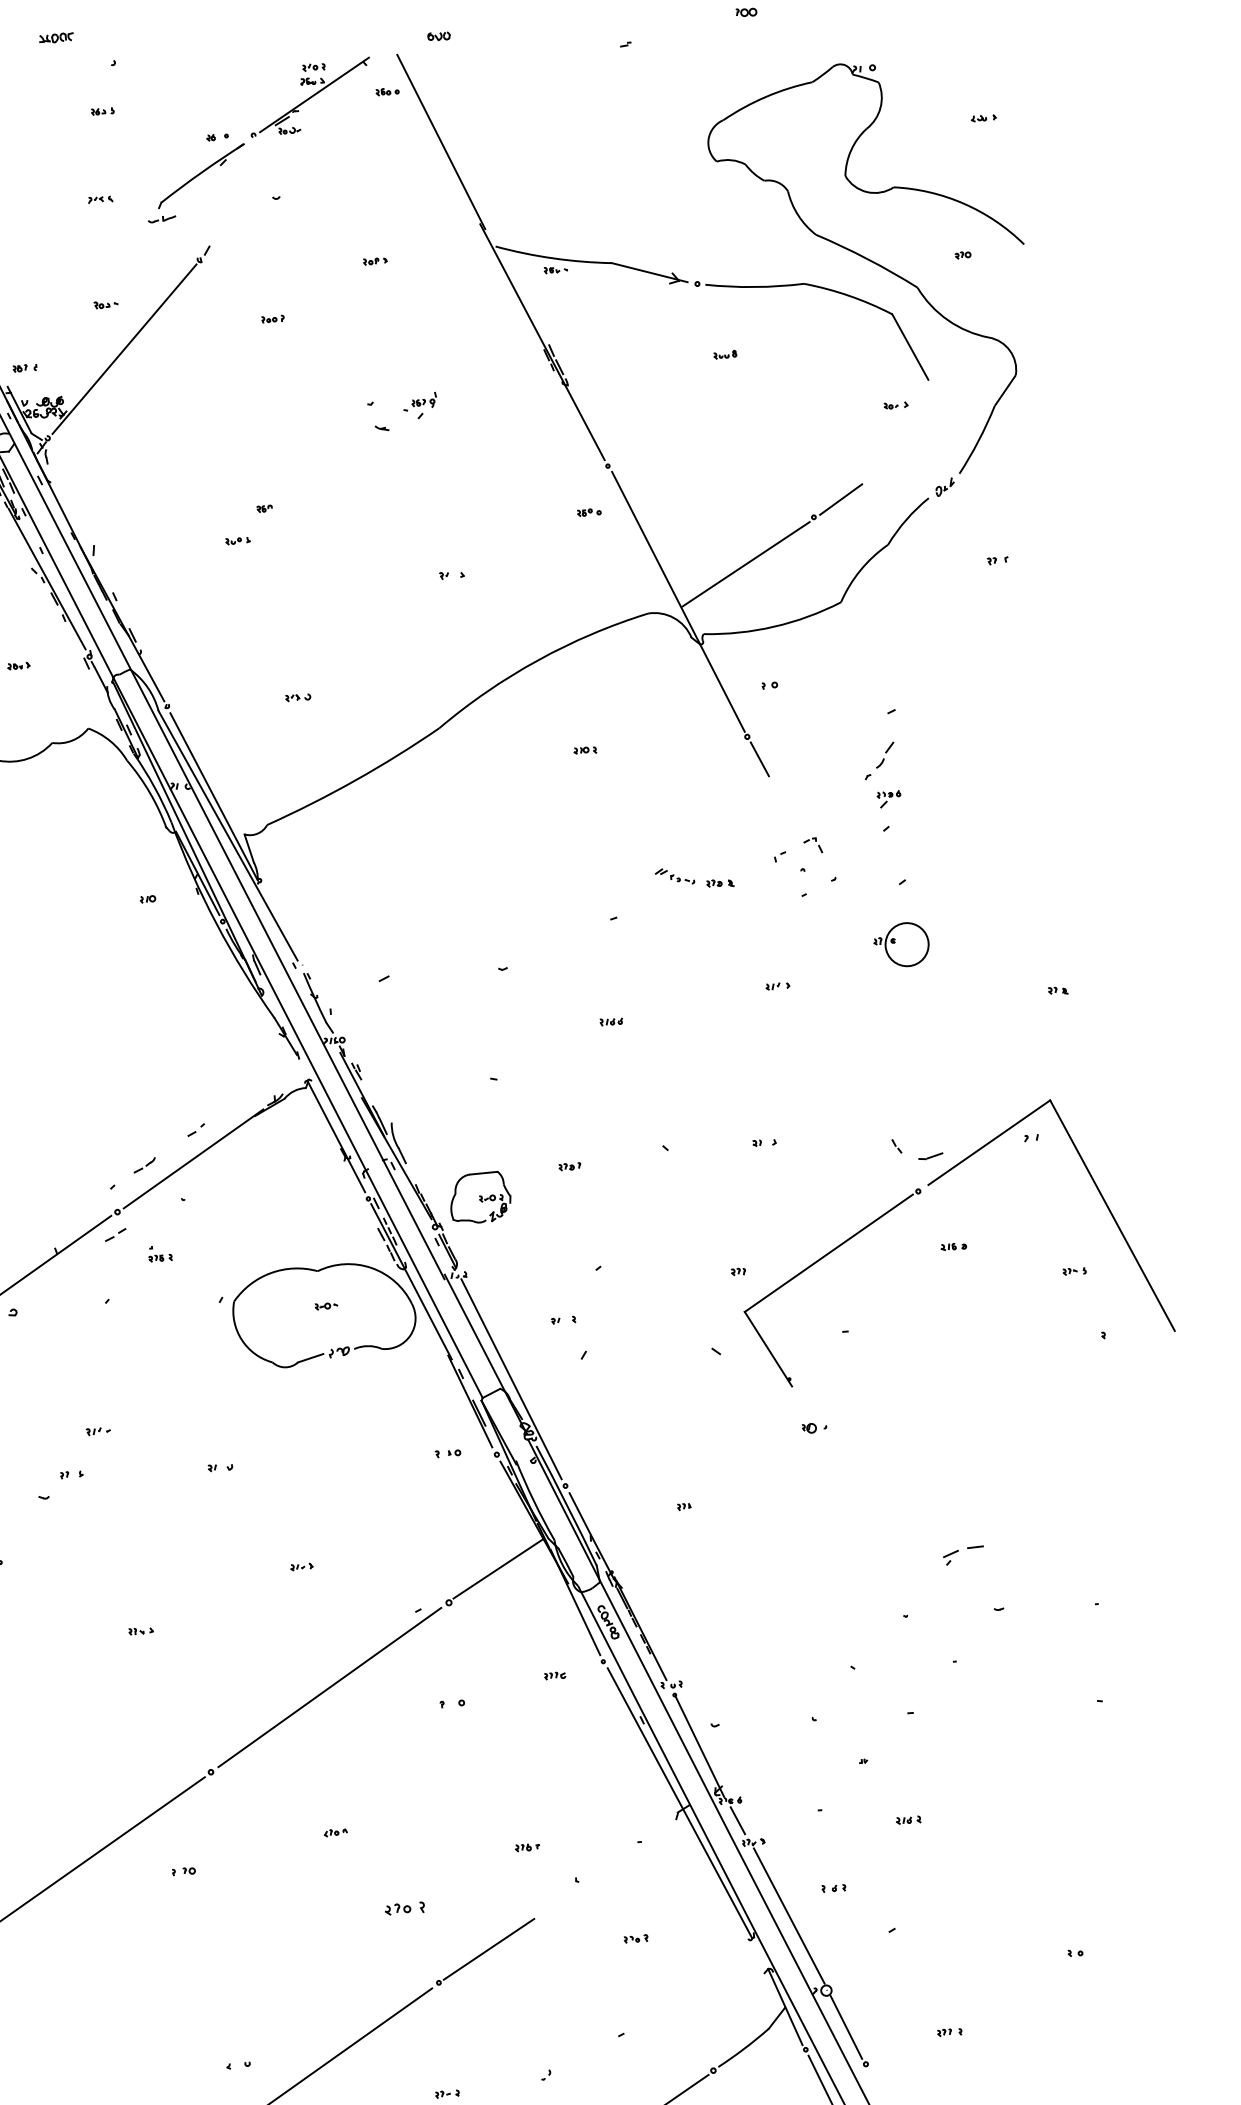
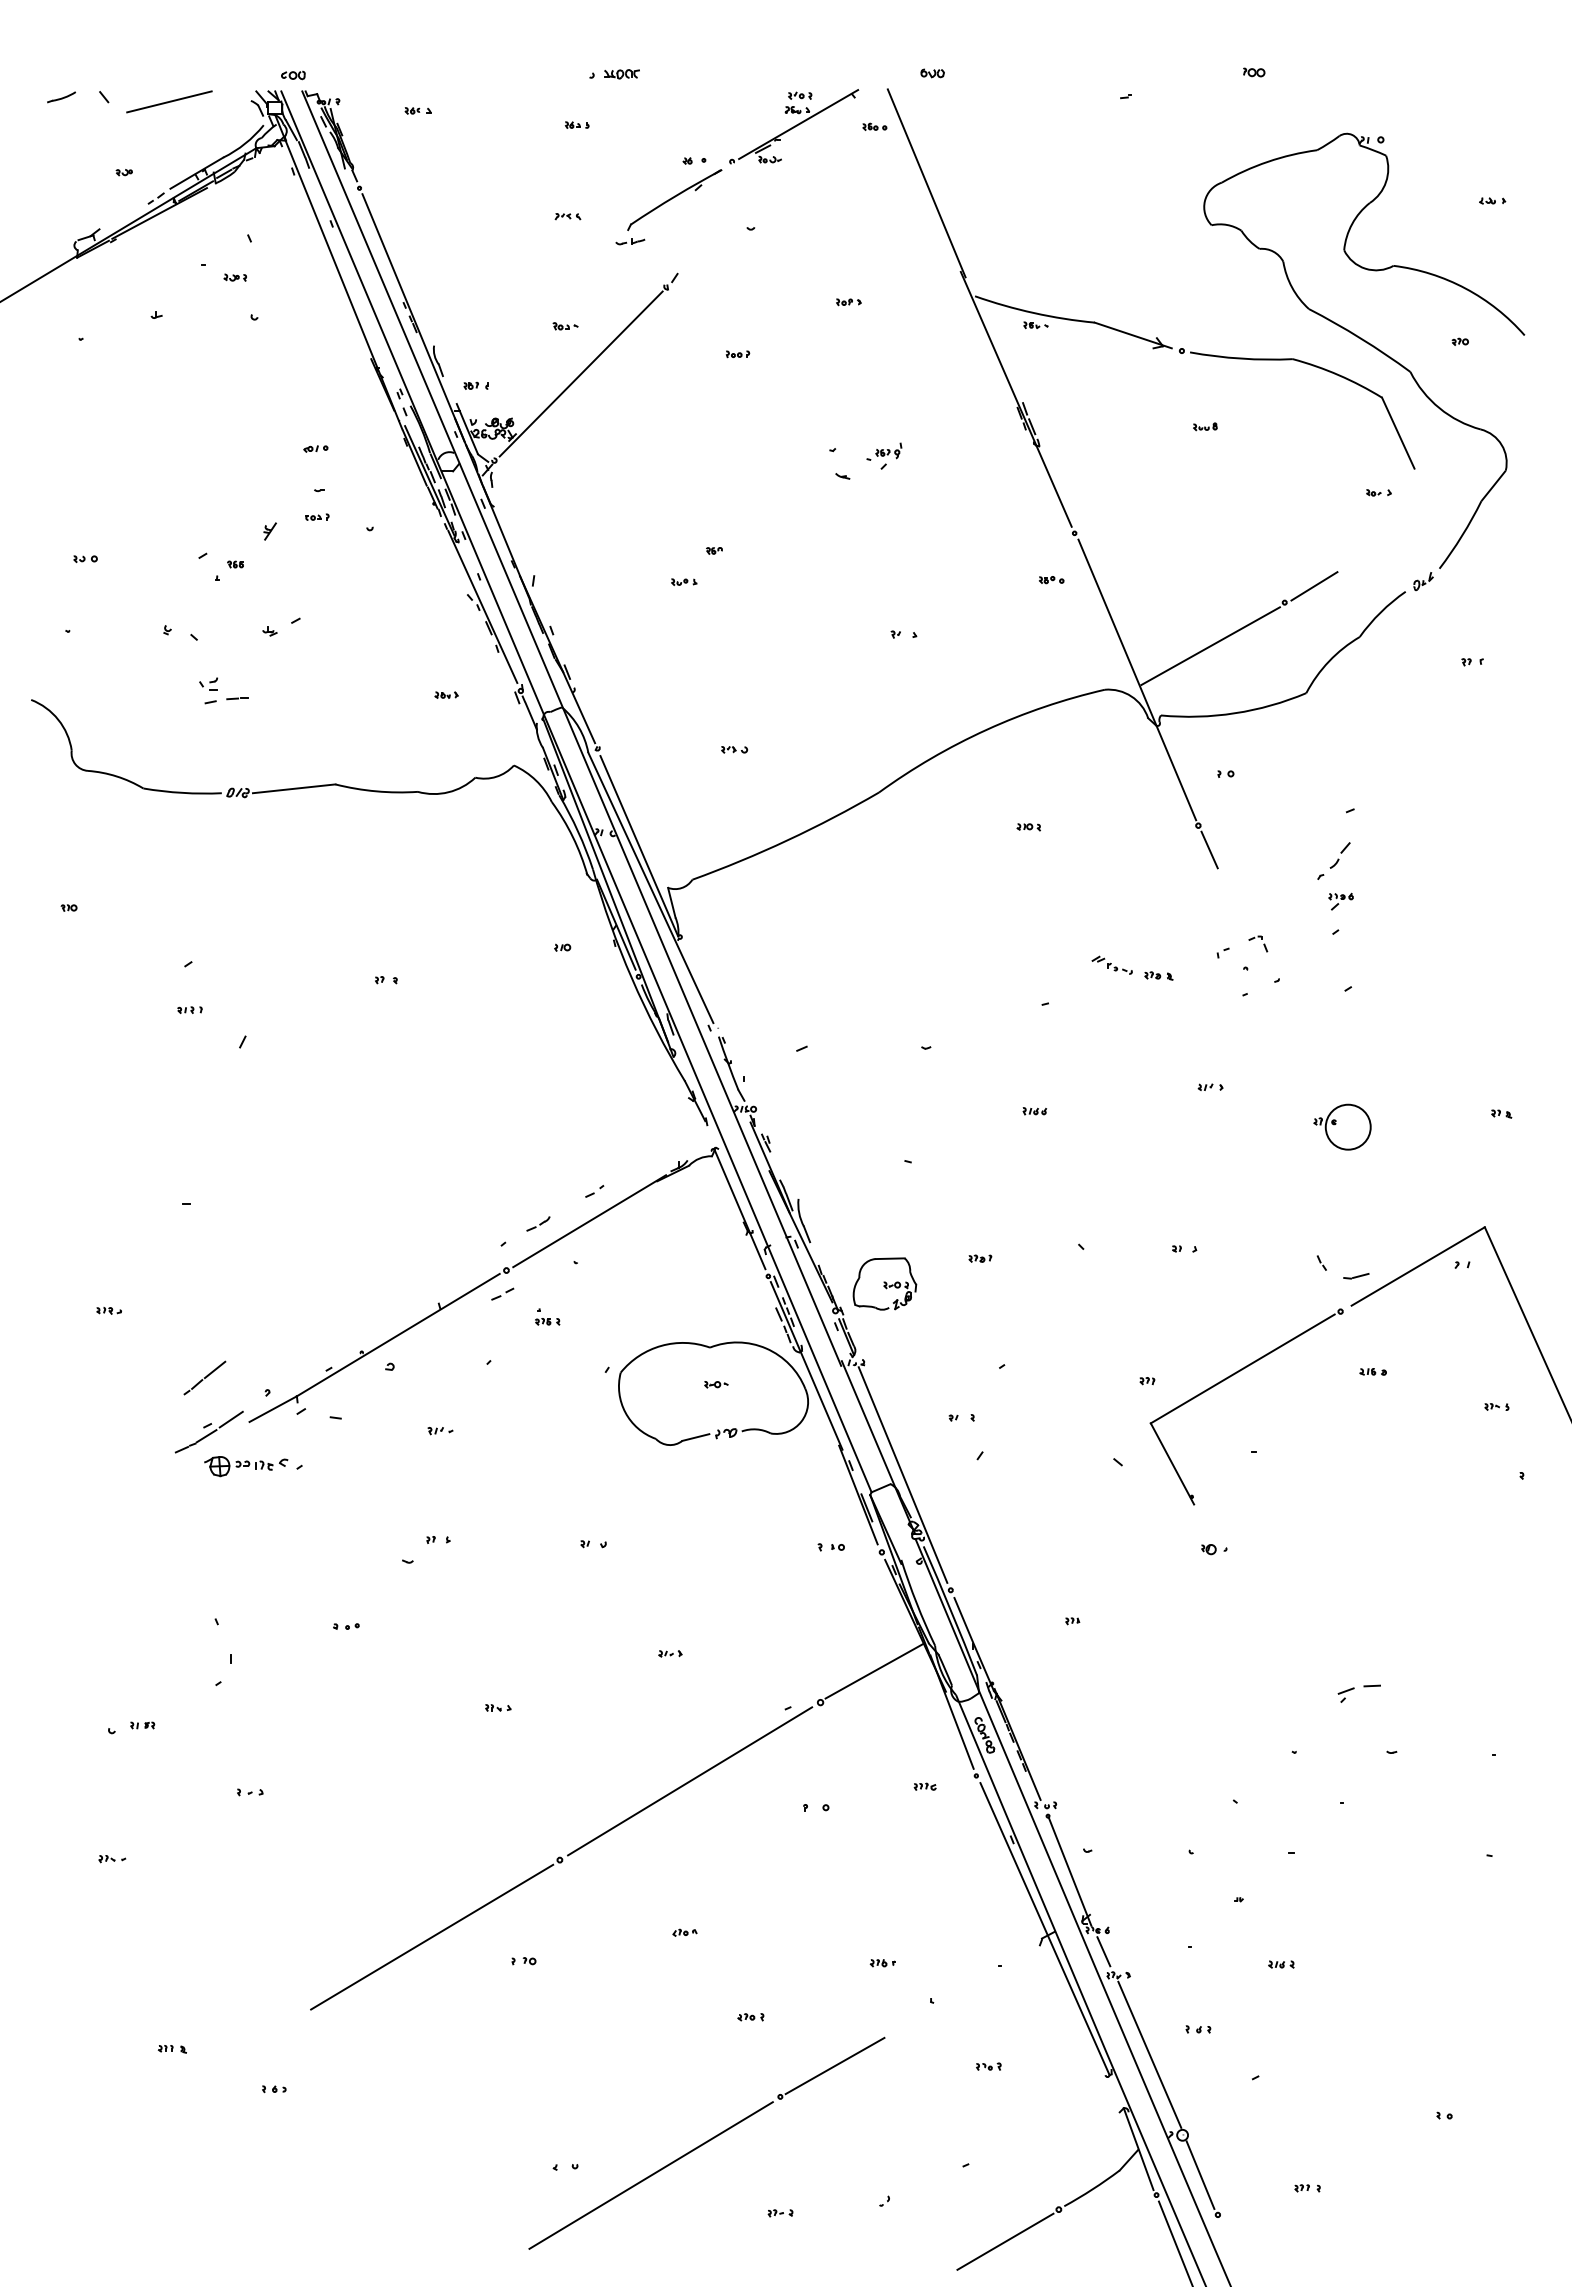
part: (56, 38) -> (621, 74), moved
part: (901, 944) -> (1342, 1126), moved
part: (98, 1431) -> (440, 1431), moved
part: (404, 1909) -> (750, 2017), size x0.62

